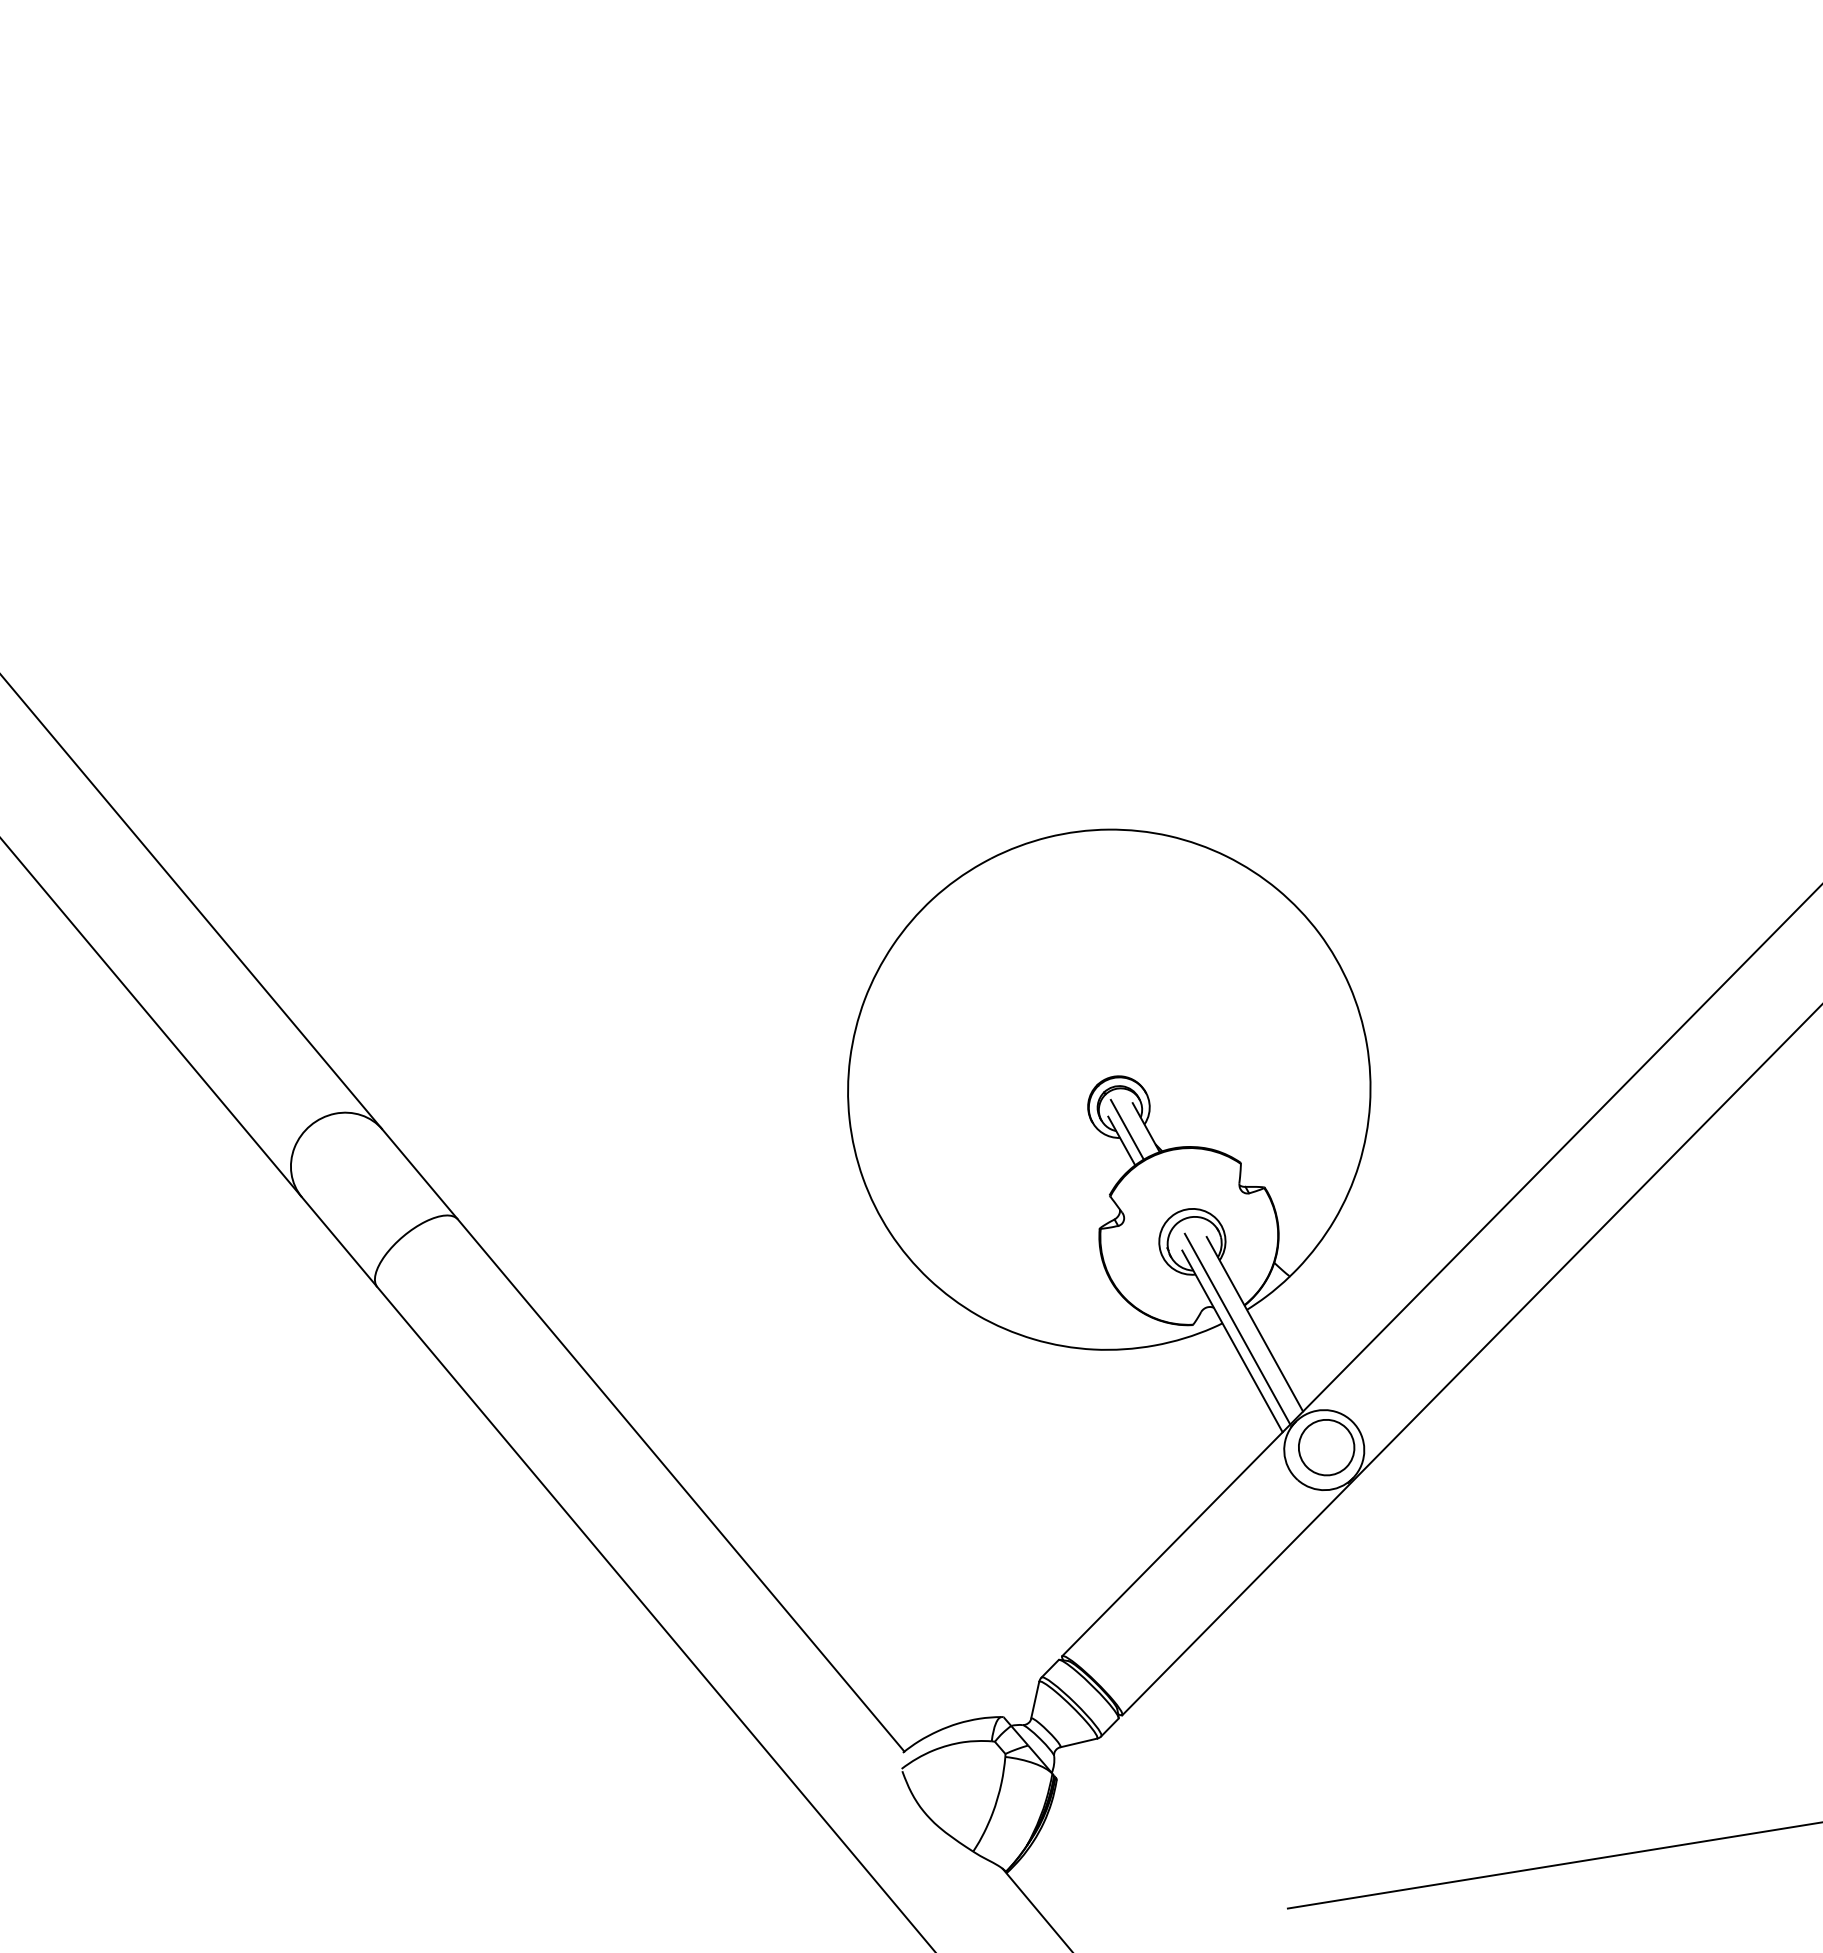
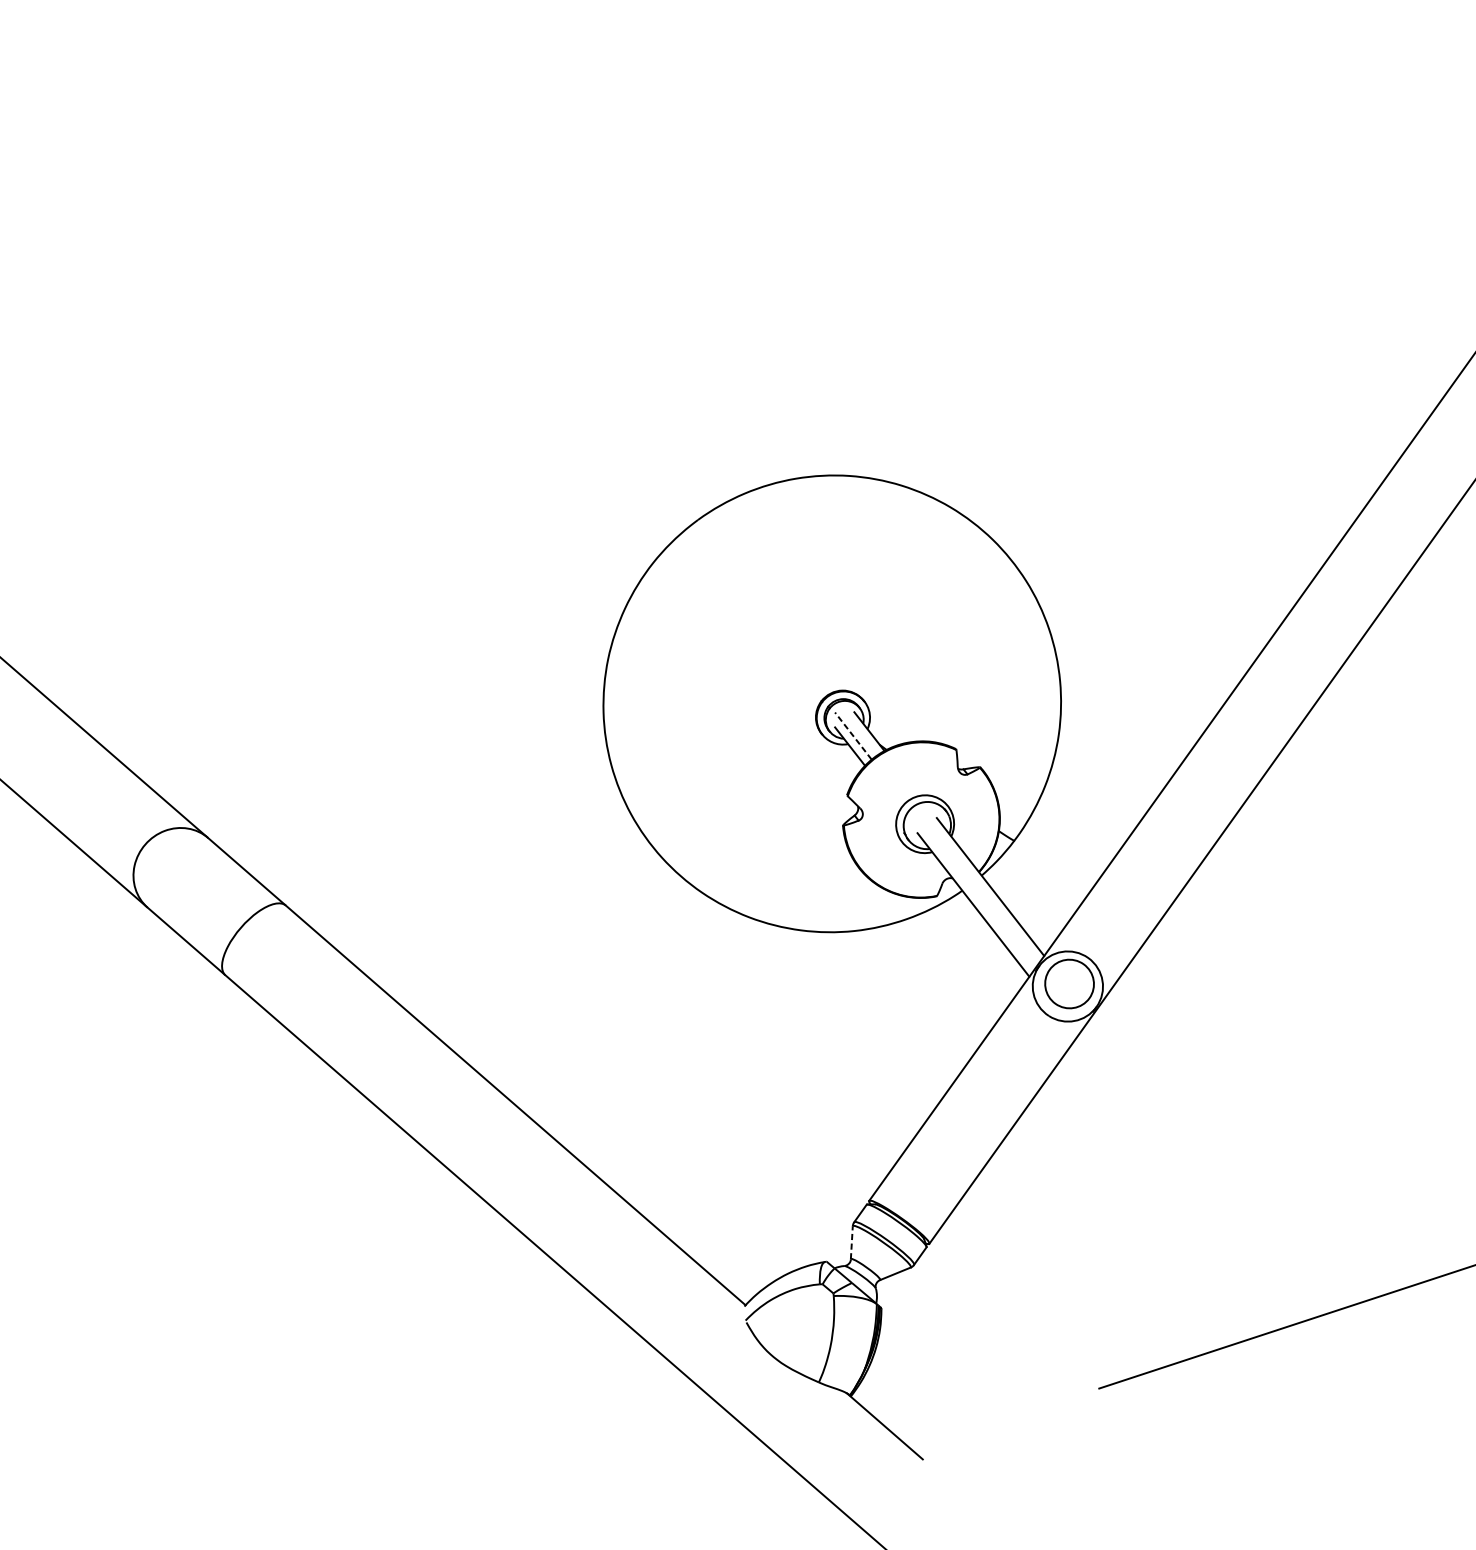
line: (1127, 1129) -> (853, 735), solid -> dashed
line: (1237, 1328) -> (976, 893), removed
line: (1035, 1700) -> (852, 1242), solid -> dashed

